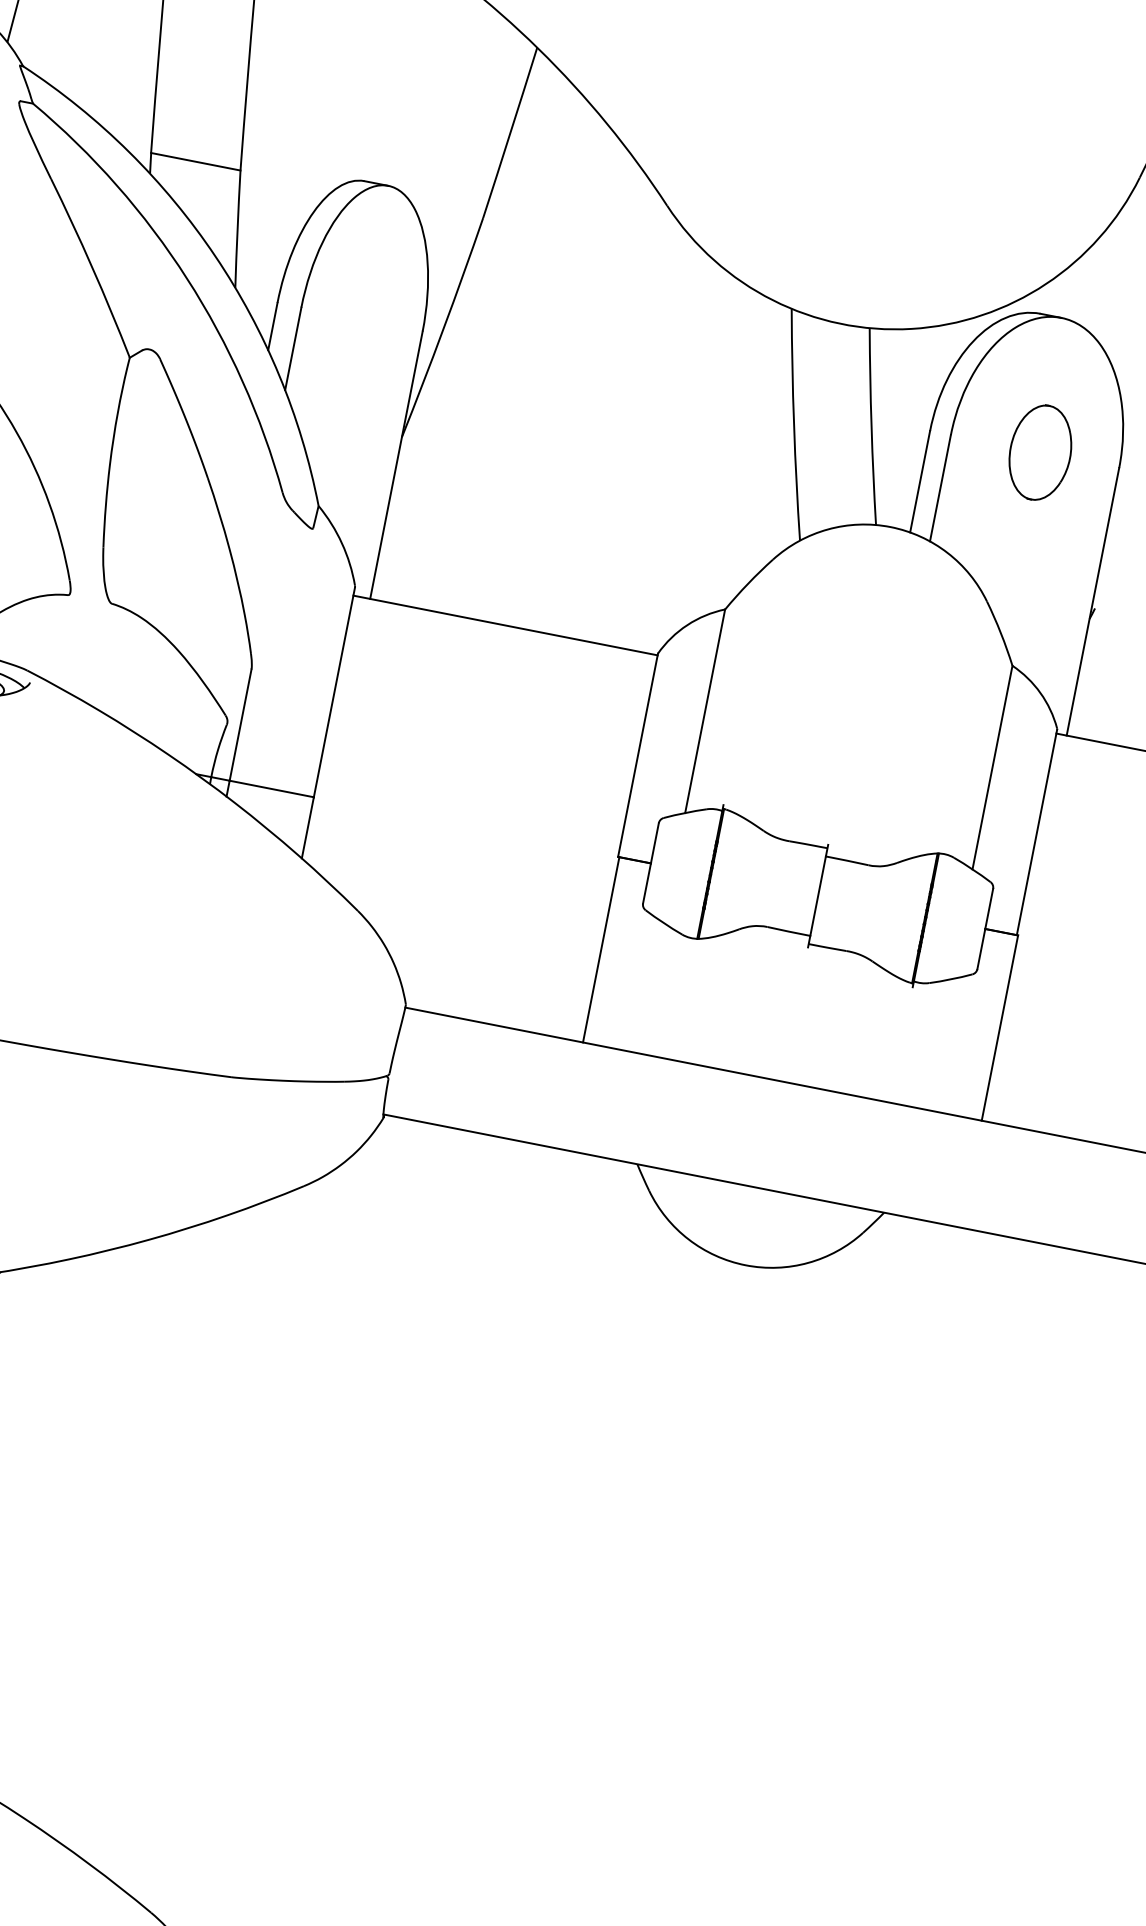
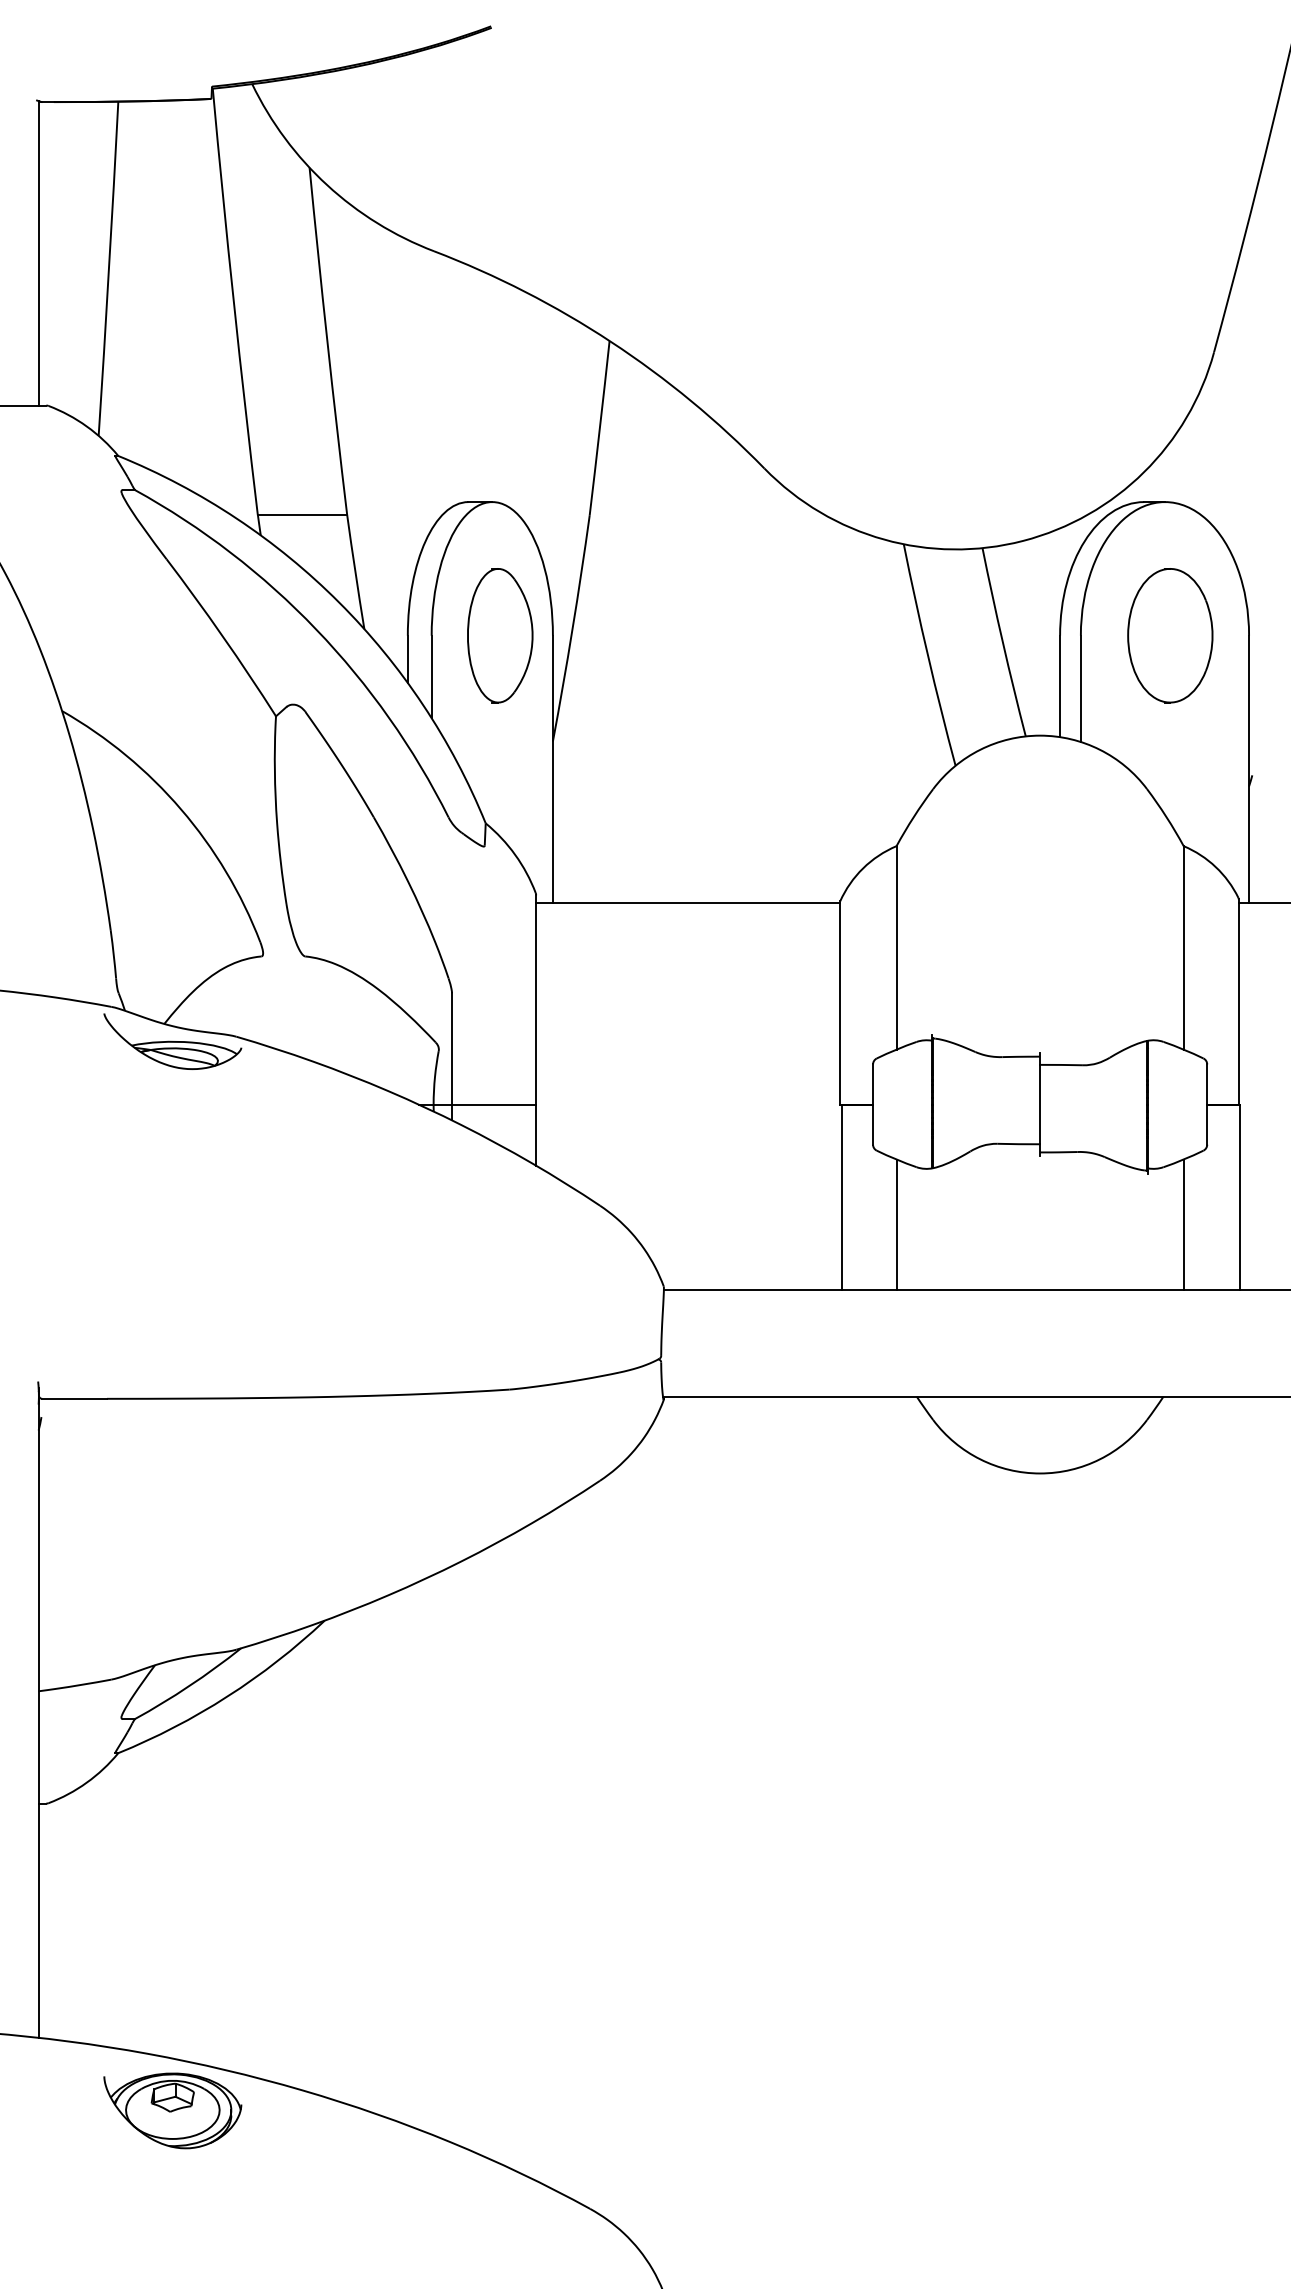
part: (370, 320) -> (500, 635), added
part: (1040, 452) -> (1170, 635), size x1.43
line: (650, 987) -> (896, 1224), added
line: (938, 1044) -> (1183, 1224), added

